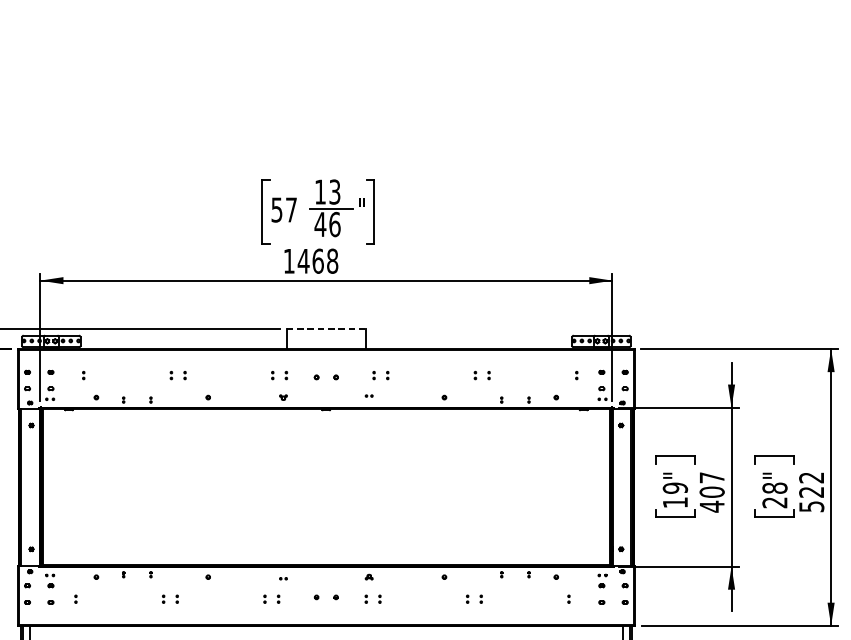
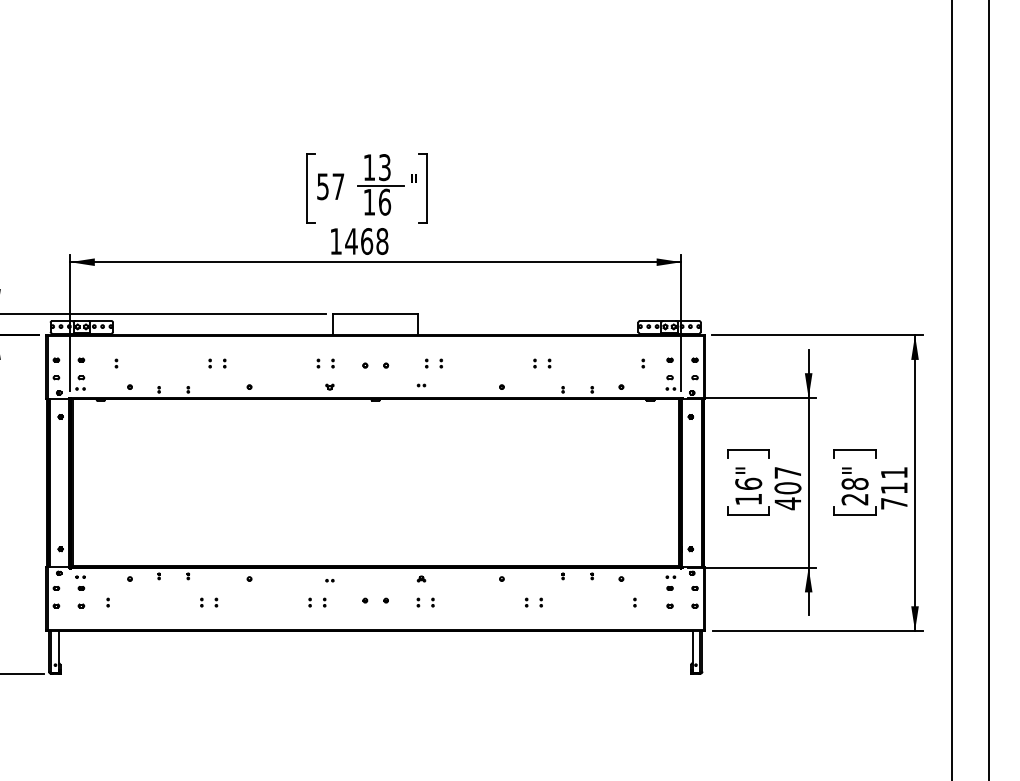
text: (320, 224) -> (369, 202), 46 -> 16
line: (327, 328) -> (376, 313), dashed -> solid
text: (675, 487) -> (748, 483), 19" -> 16"
text: (810, 492) -> (893, 488), 522 -> 711

